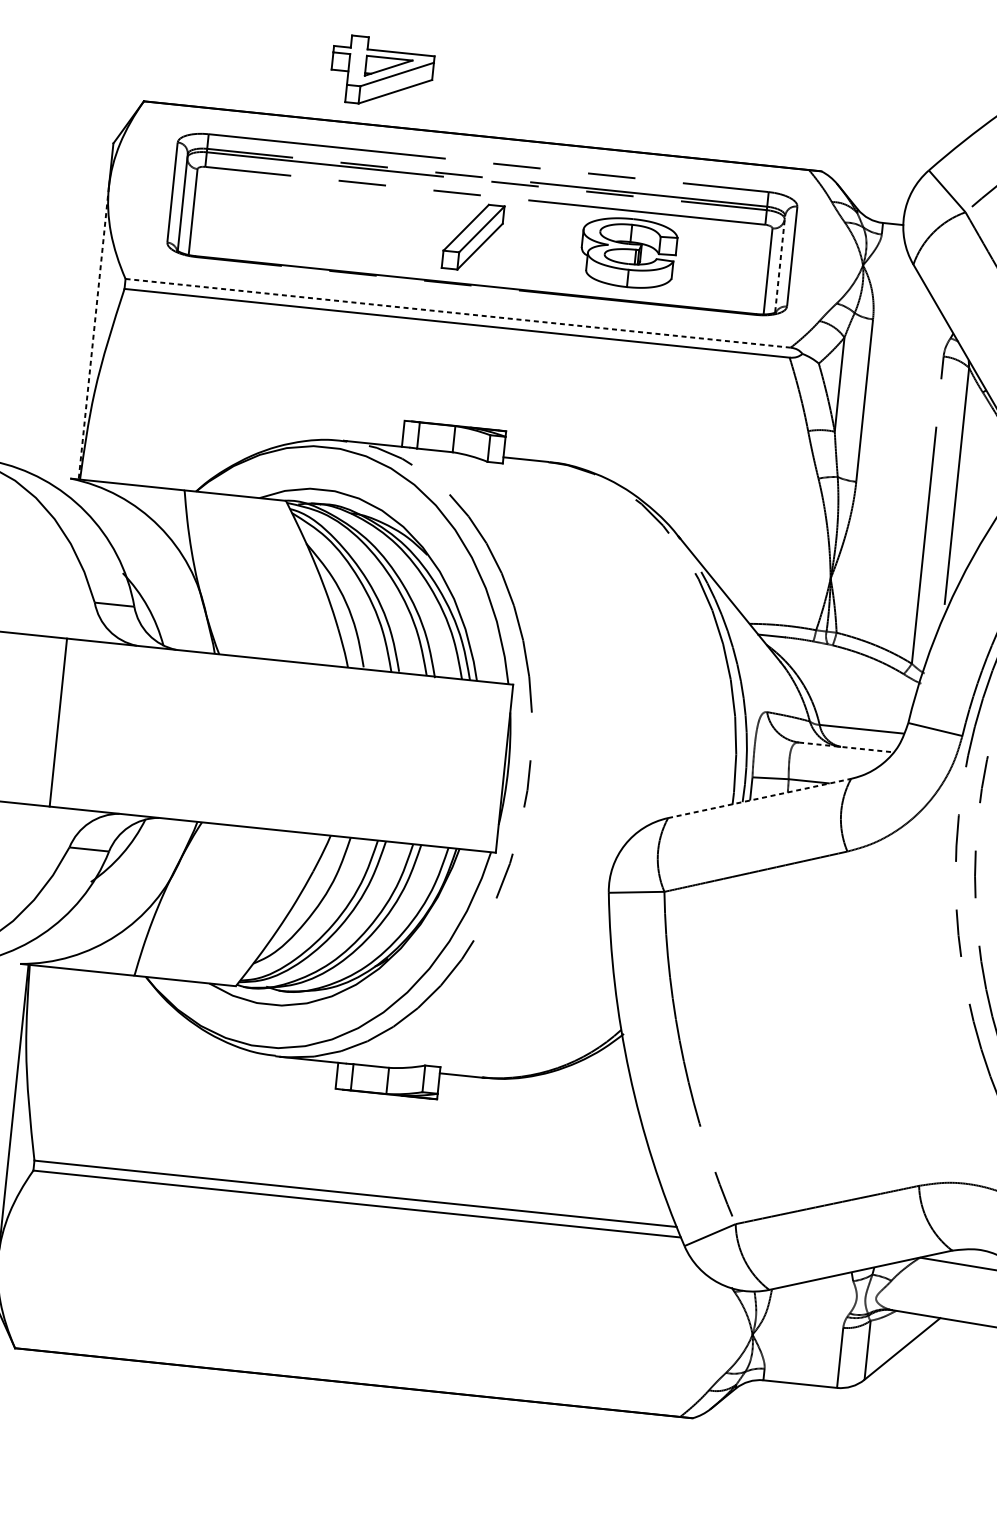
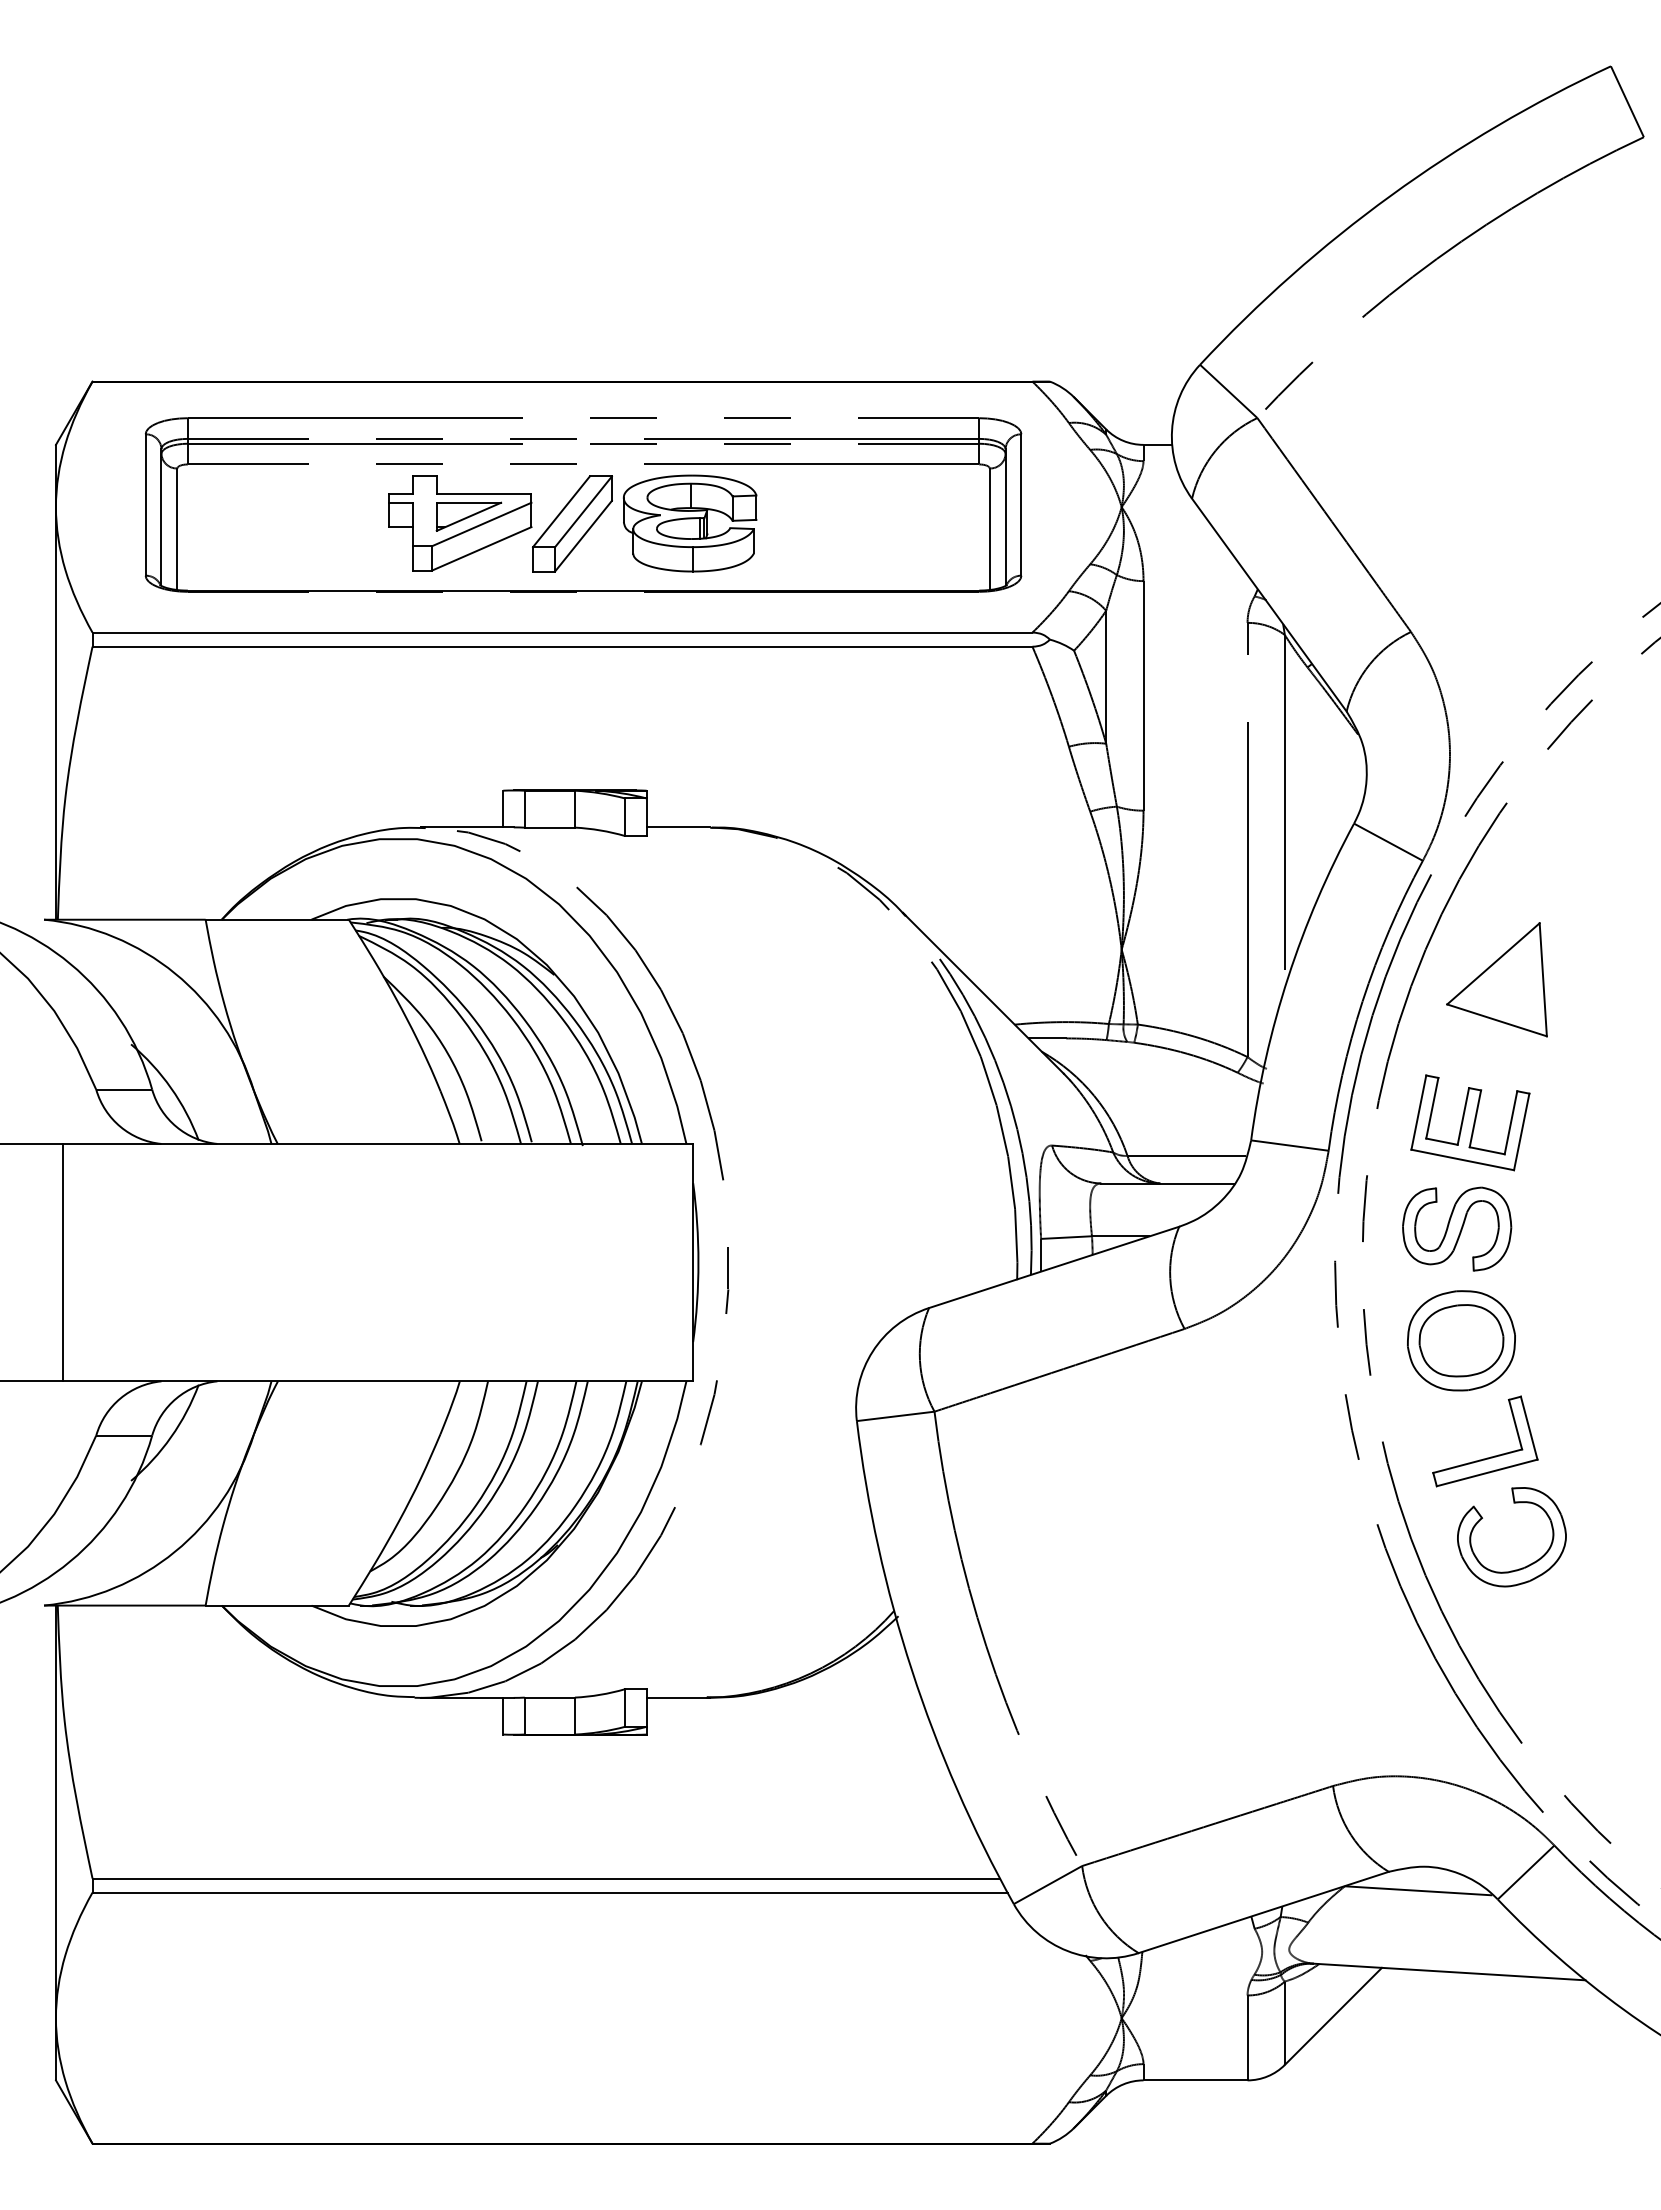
part: (382, 72) -> (460, 523), moved
part: (628, 252) -> (689, 523), moved
line: (780, 263) -> (1005, 516), dashed -> solid
line: (458, 313) -> (562, 632), dashed -> solid
line: (93, 332) -> (55, 712), dashed -> solid
line: (846, 747) -> (1168, 1183), dashed -> solid
line: (759, 798) -> (1054, 1267), dashed -> solid

